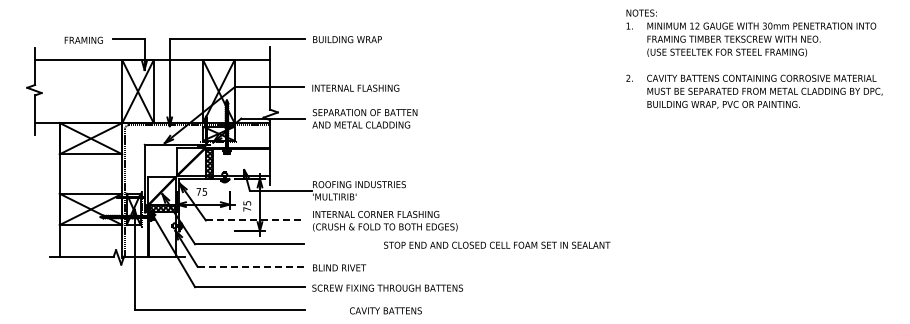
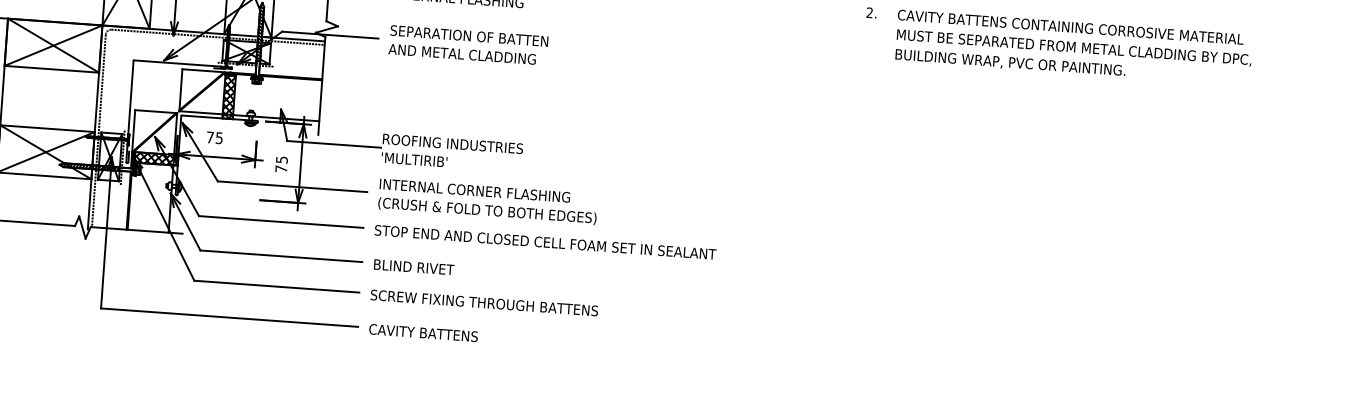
line: (255, 220) -> (292, 186), dashed -> solid
text: (497, 244) -> (546, 241), moved
line: (251, 266) -> (281, 255), dashed -> solid
text: (385, 310) -> (422, 332), moved

